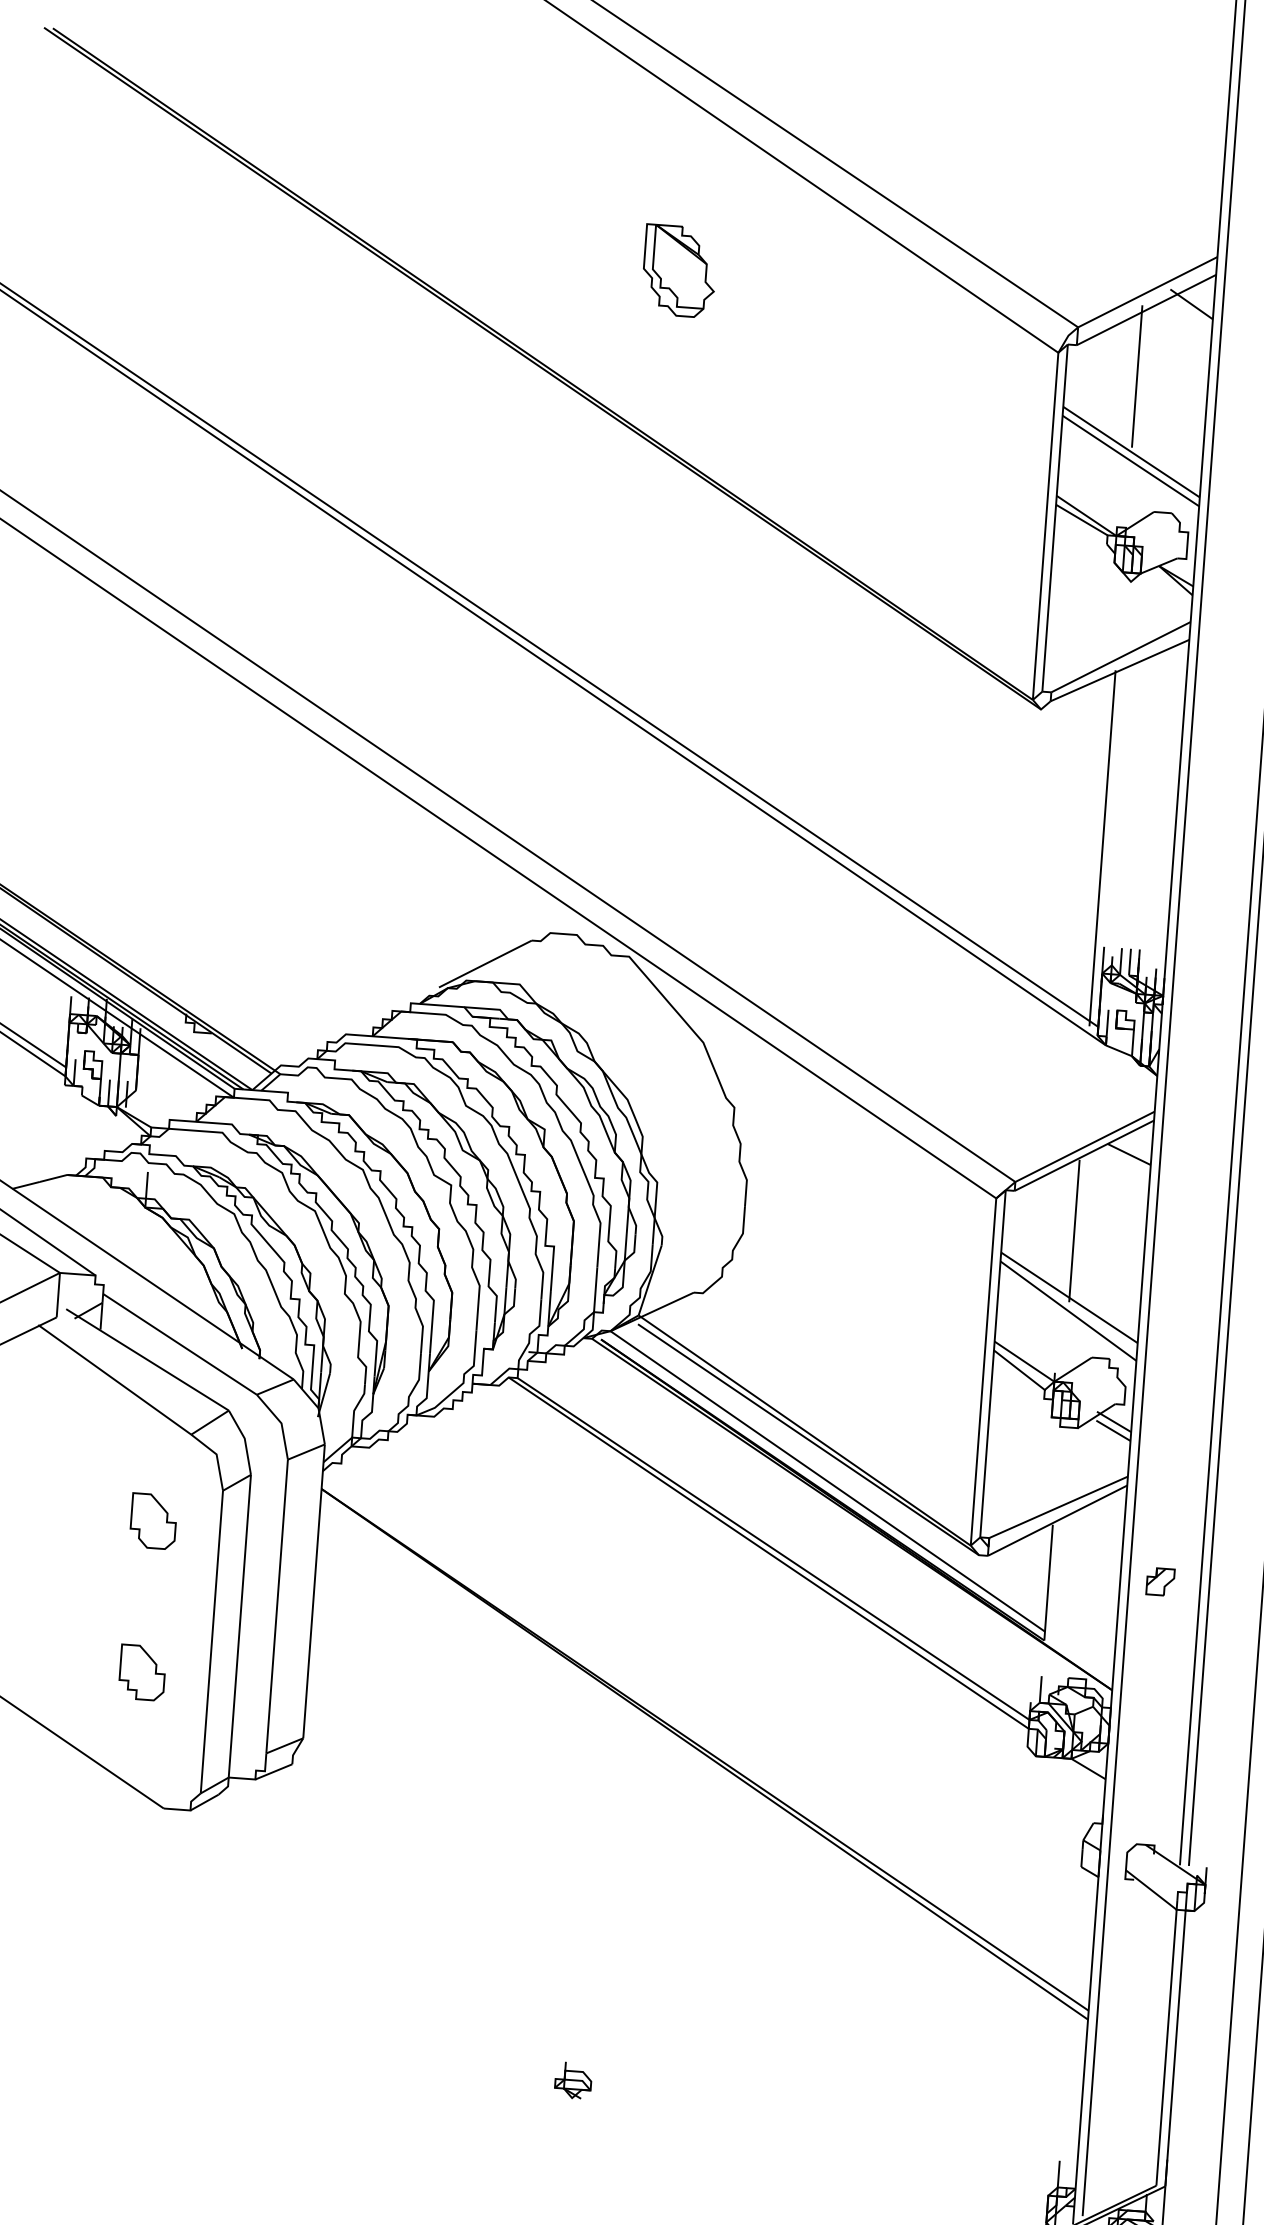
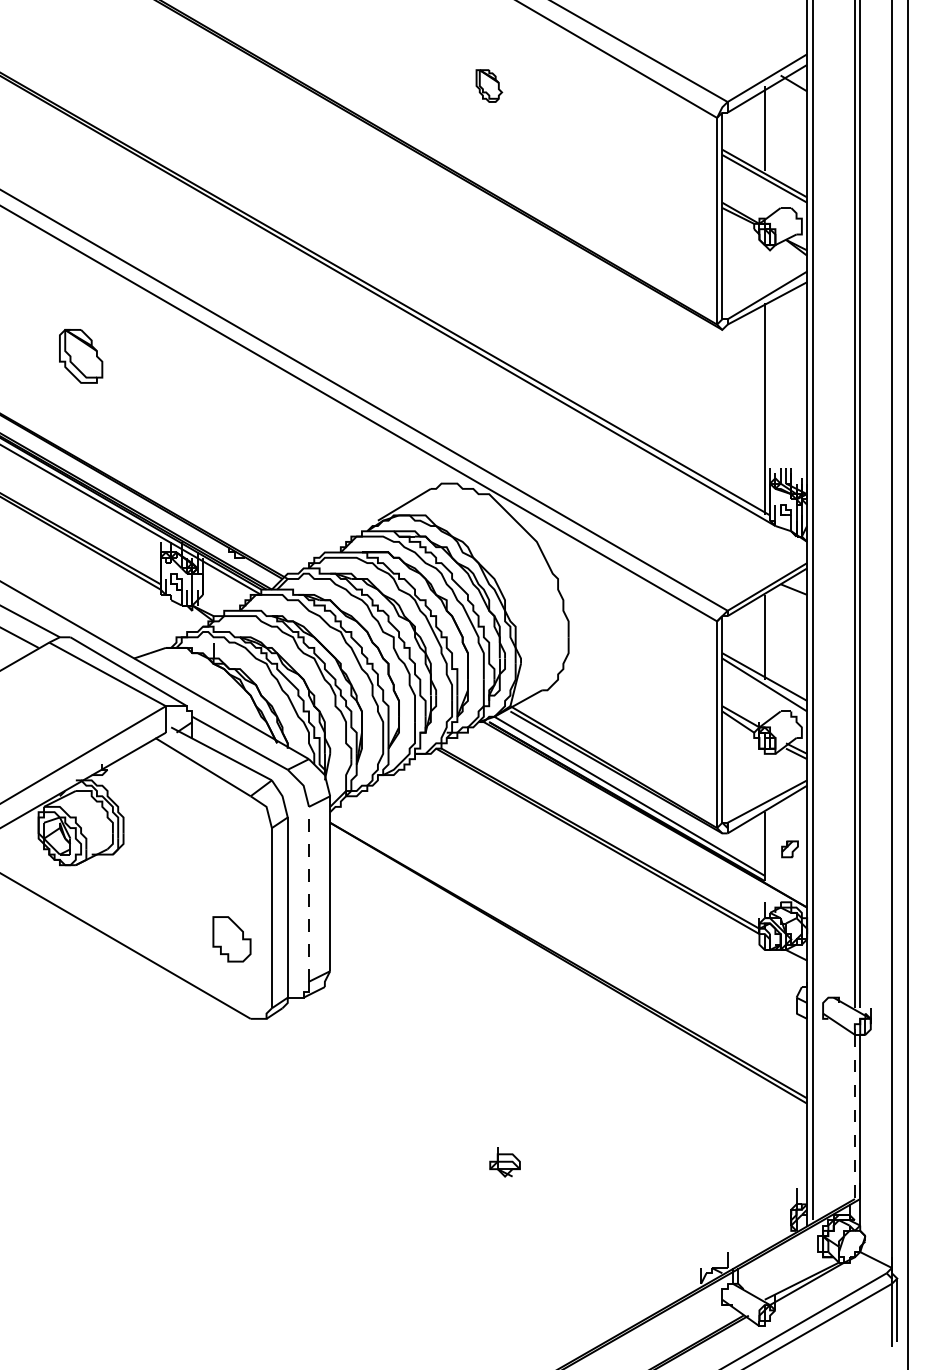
part: (680, 270) -> (489, 85), size x0.6
part: (154, 1521) -> (232, 849), removed
part: (1159, 1582) -> (789, 849), moved
line: (276, 1605) -> (308, 893), solid -> dashed
part: (143, 1672) -> (232, 939), size x1.4
line: (1165, 2048) -> (854, 1117), solid -> dashed
part: (572, 2081) -> (504, 1162), size x1.4

